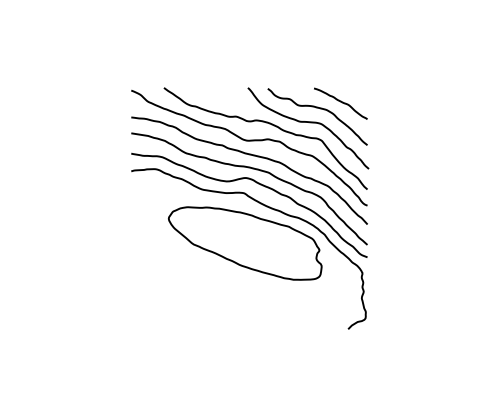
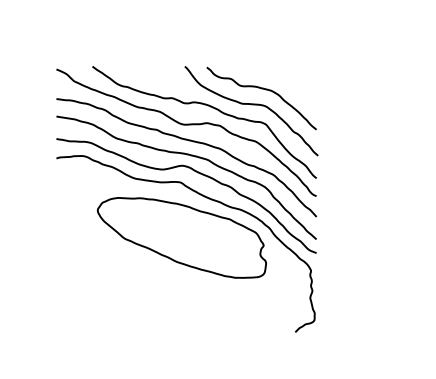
curve: (340, 102) -> (286, 82), removed

